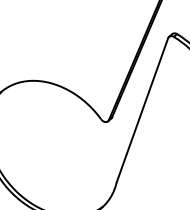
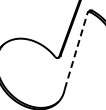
line: (143, 109) -> (76, 50), solid -> dashed

